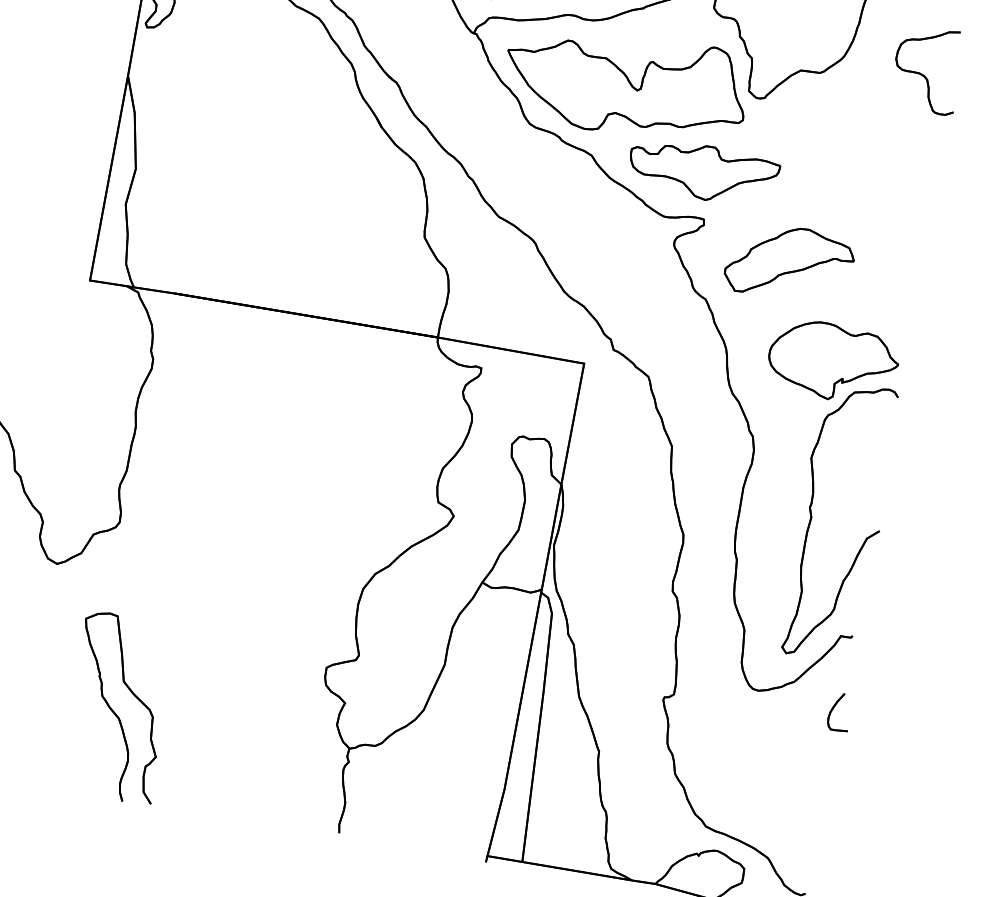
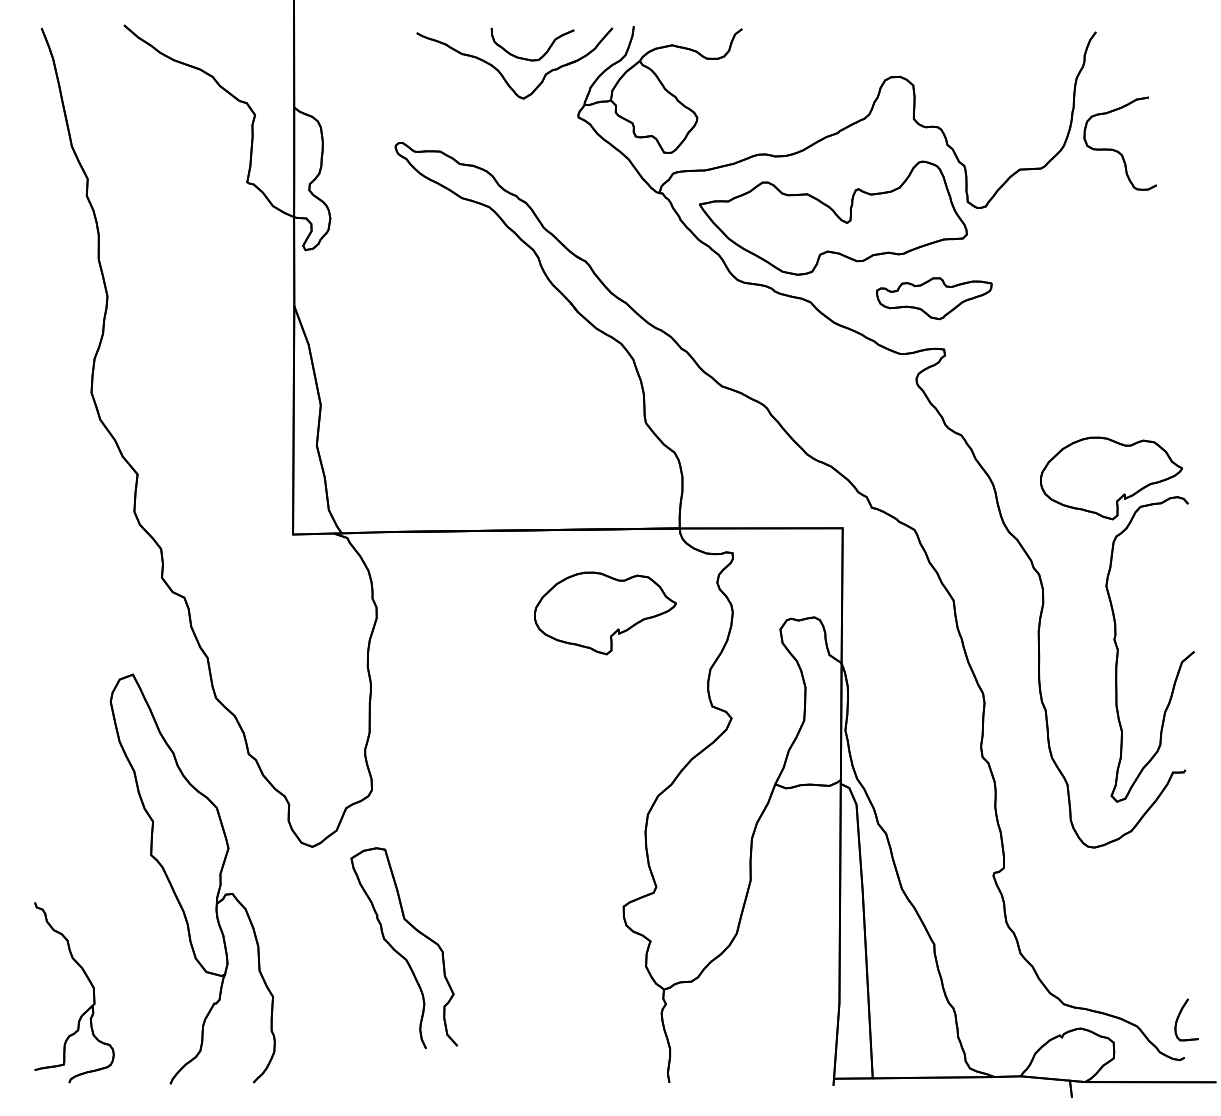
part: (922, 73) -> (1115, 149), moved
part: (703, 172) -> (934, 298), size x0.7
part: (789, 263) -> (1045, 380), removed
part: (357, 401) -> (605, 613), added
part: (833, 708) -> (1179, 1017), moved
part: (114, 710) -> (399, 952), moved

